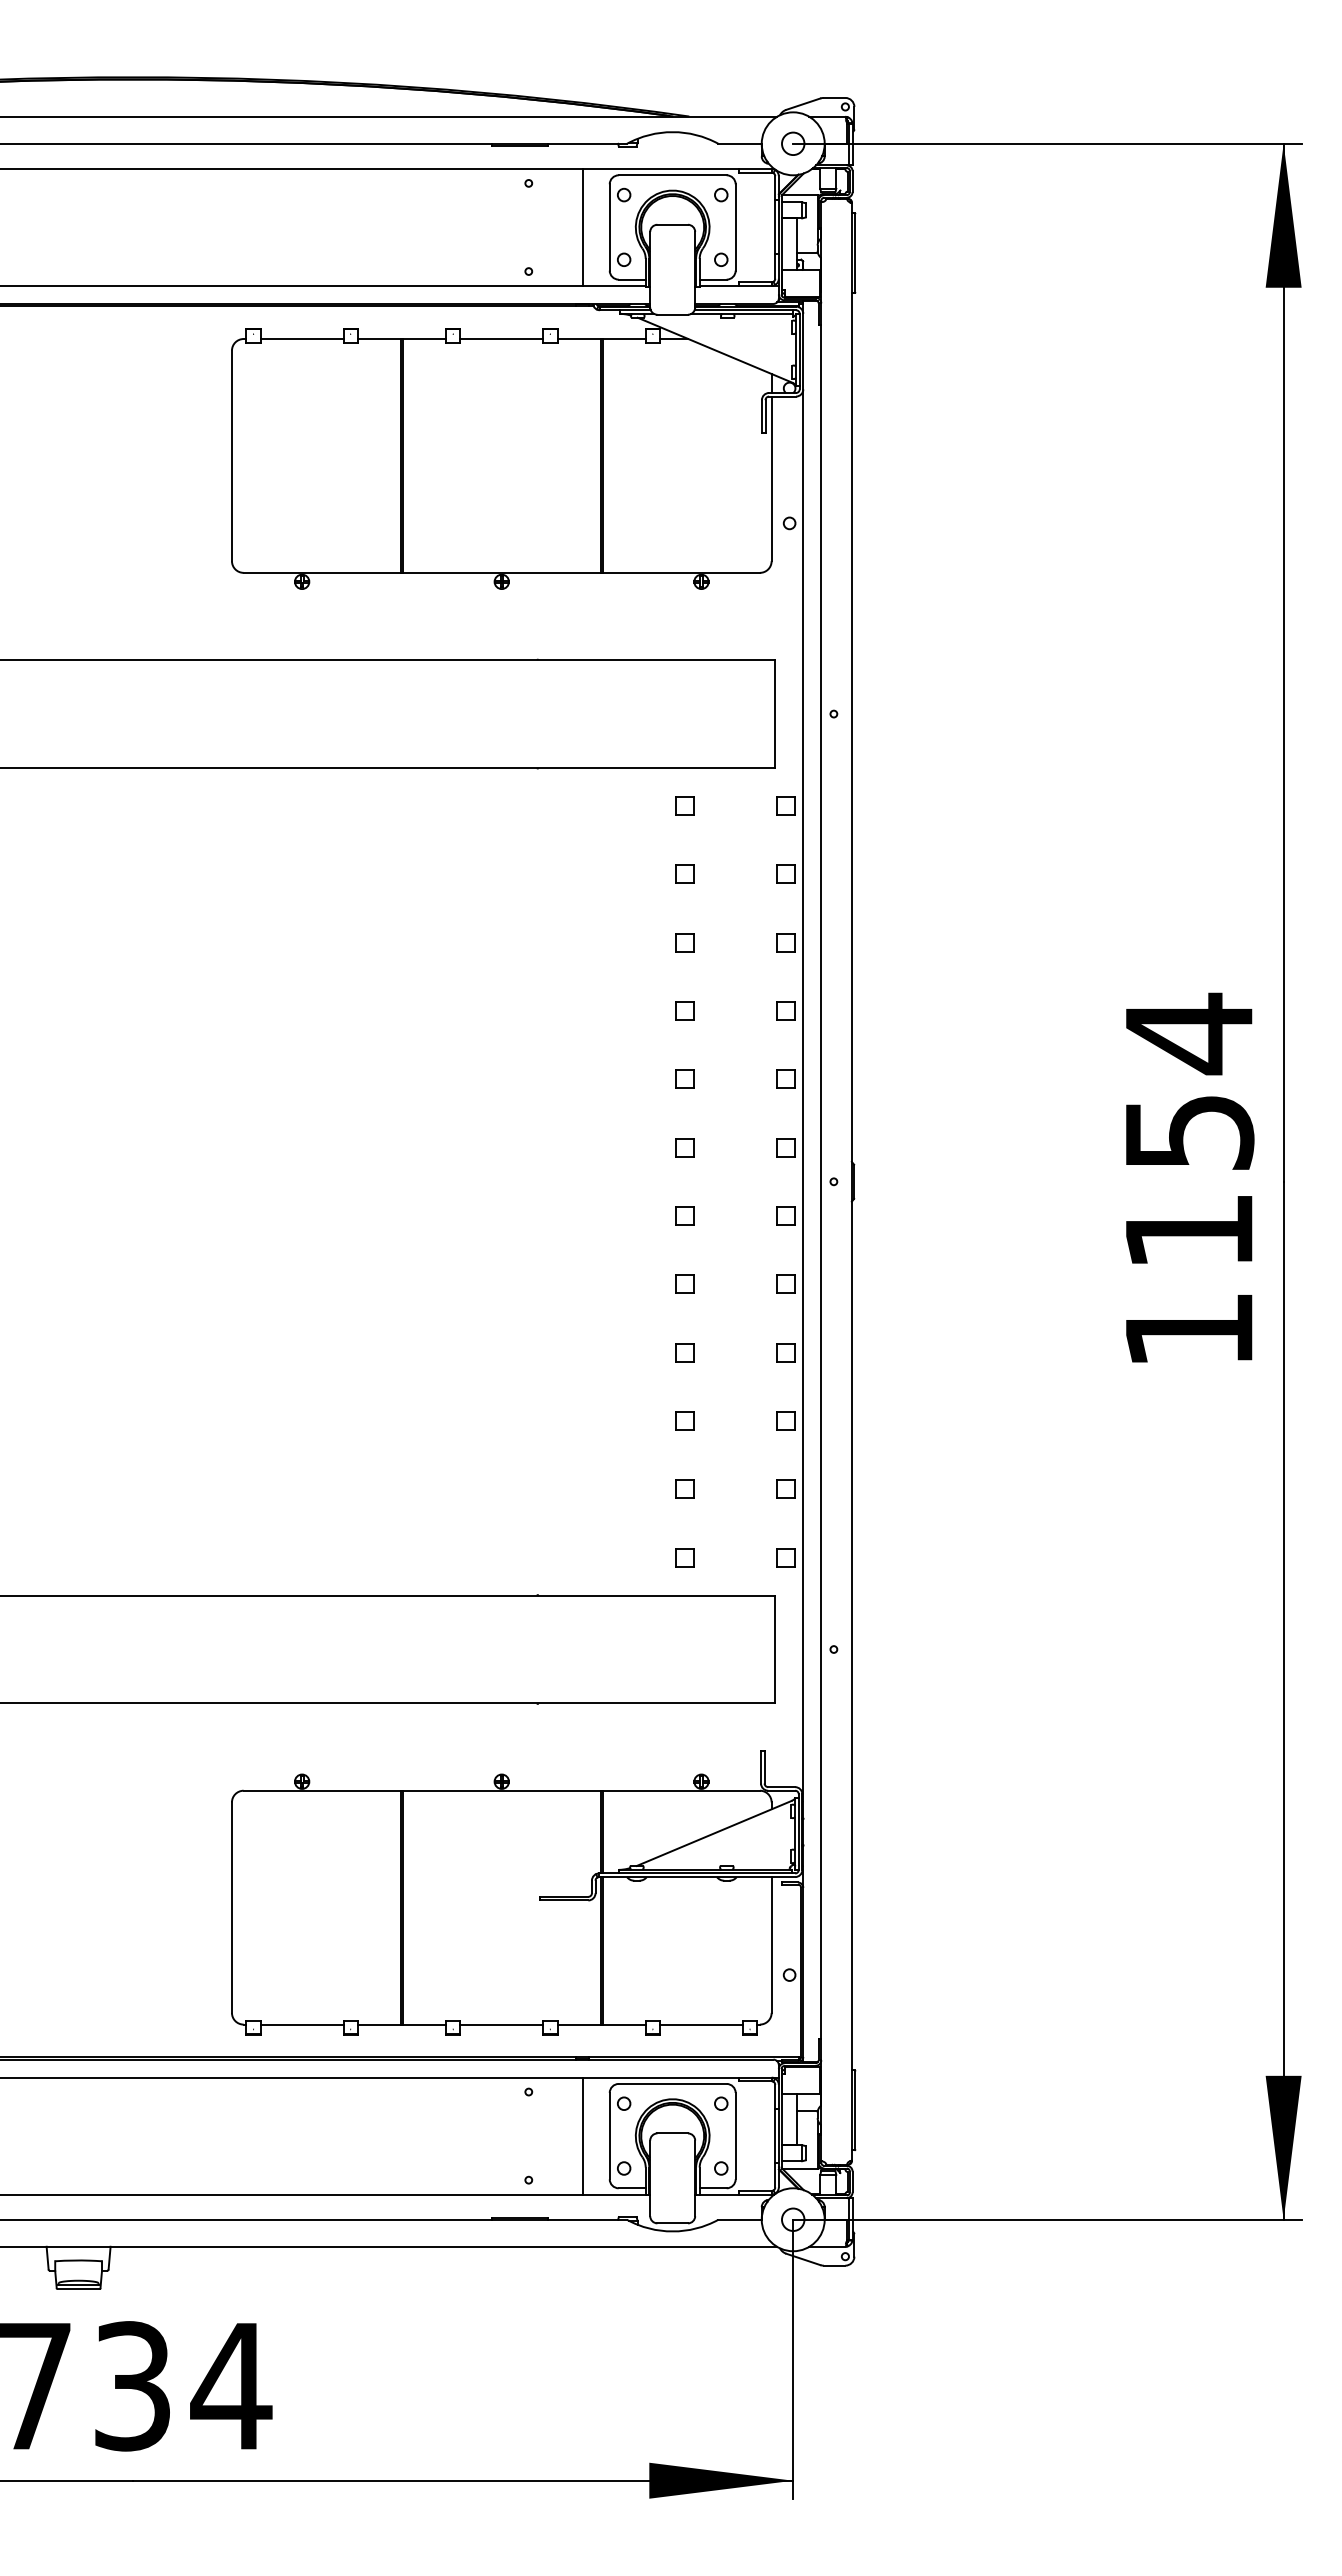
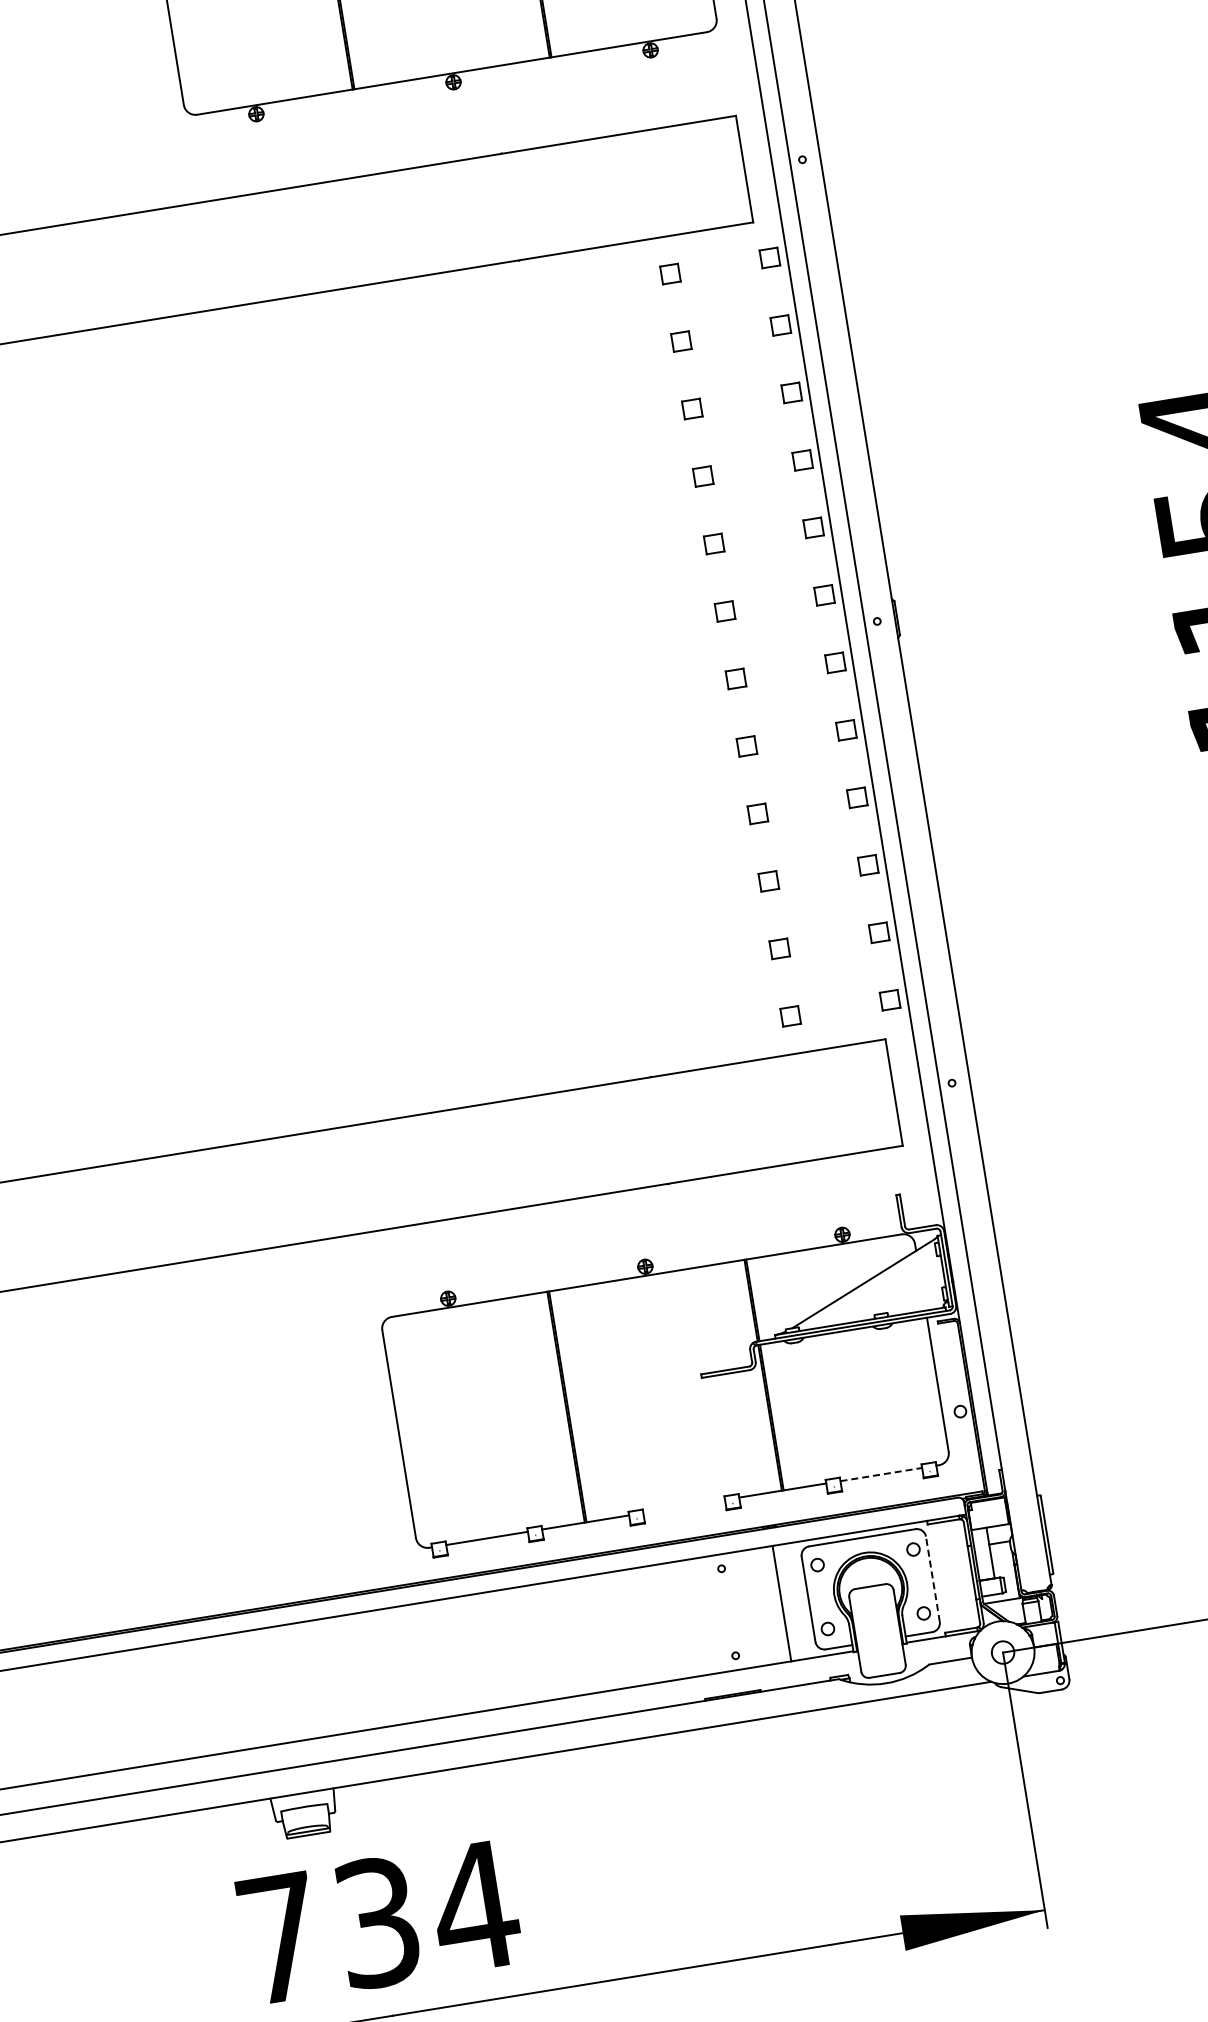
line: (501, 2024) -> (683, 1506), removed
line: (701, 2024) -> (881, 1474), solid -> dashed
line: (735, 2135) -> (932, 1578), solid -> dashed

